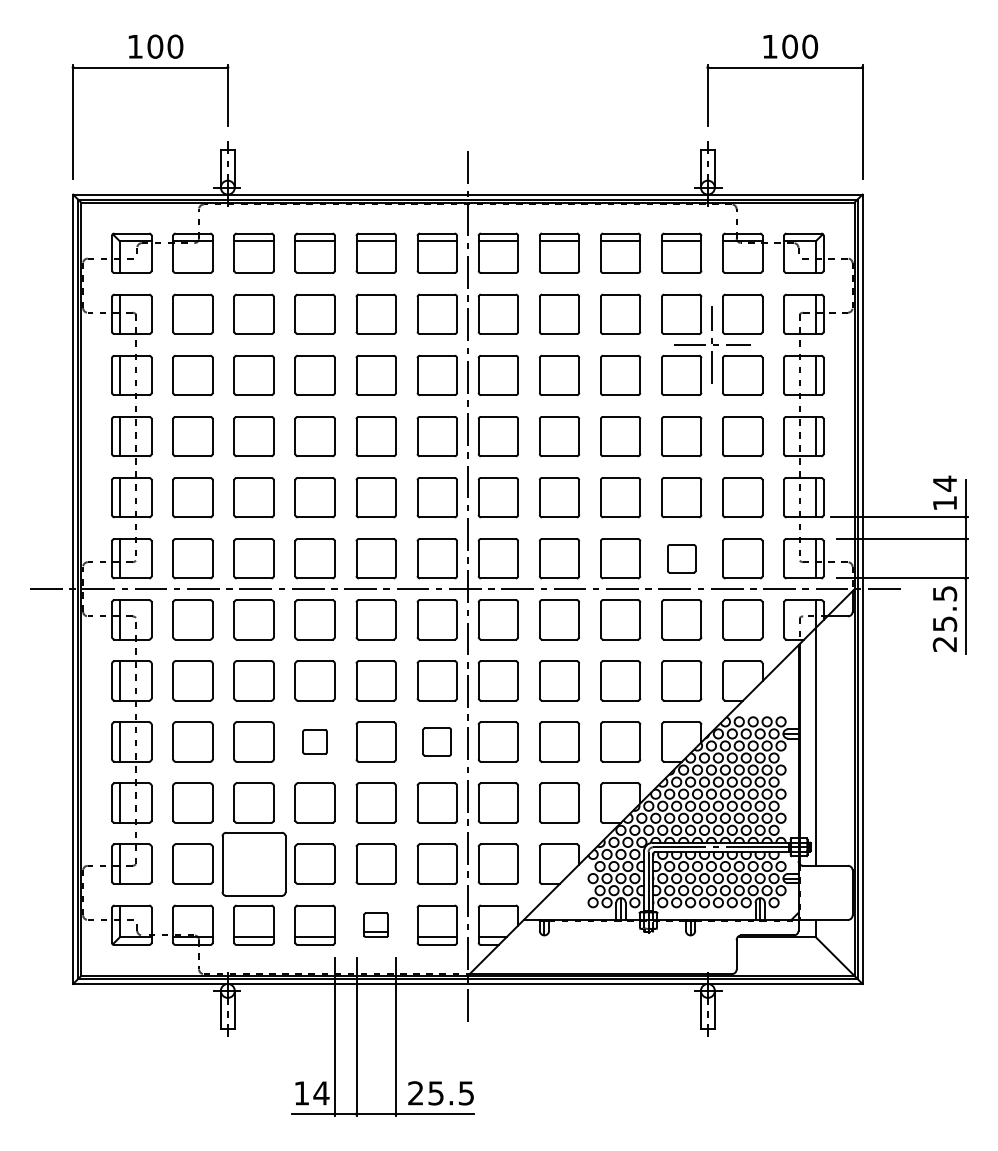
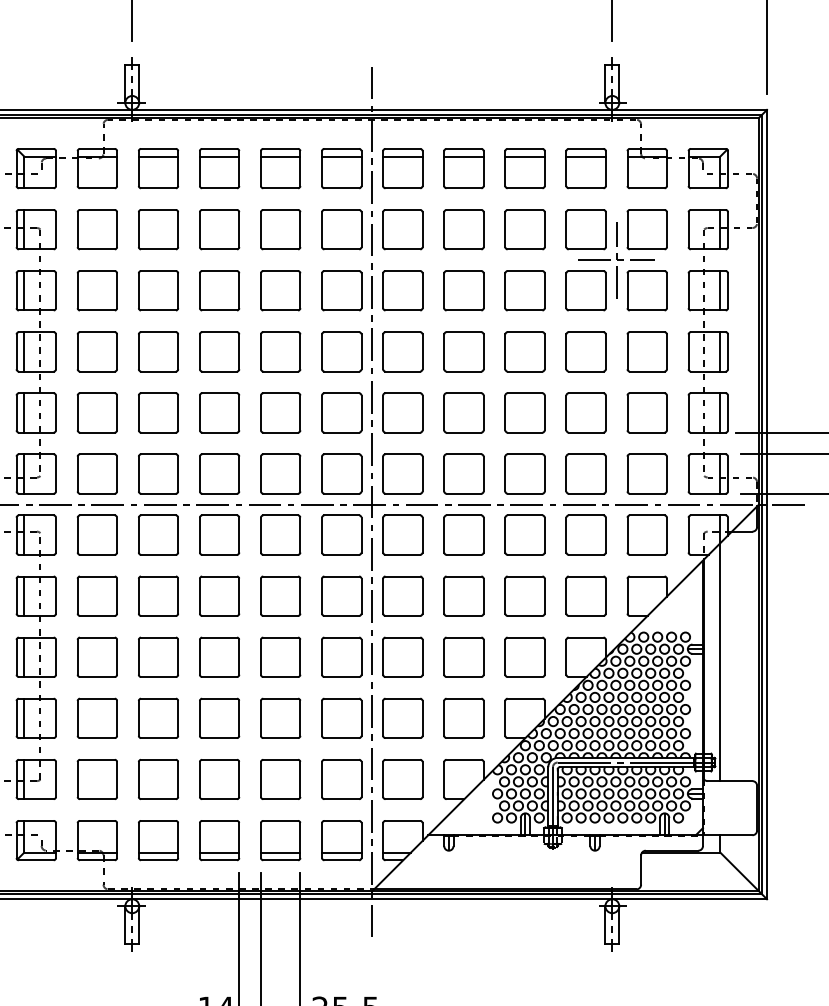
part: (681, 558) -> (585, 473), size x1.43
part: (314, 741) -> (218, 656), size x1.67
part: (436, 741) -> (340, 656), size x1.43
part: (253, 863) -> (157, 778), size x0.62
part: (375, 924) -> (279, 839), size x1.67

